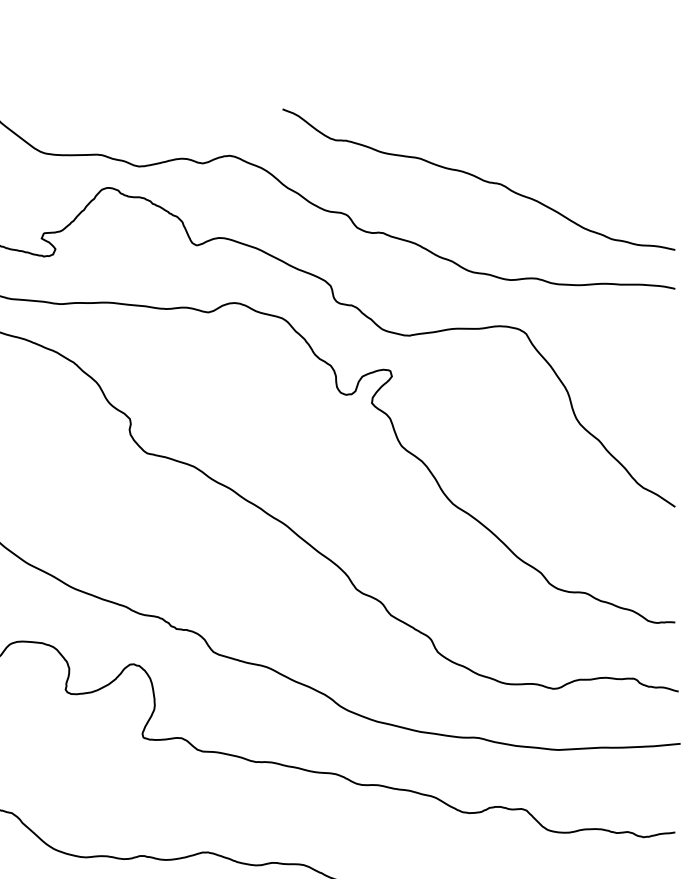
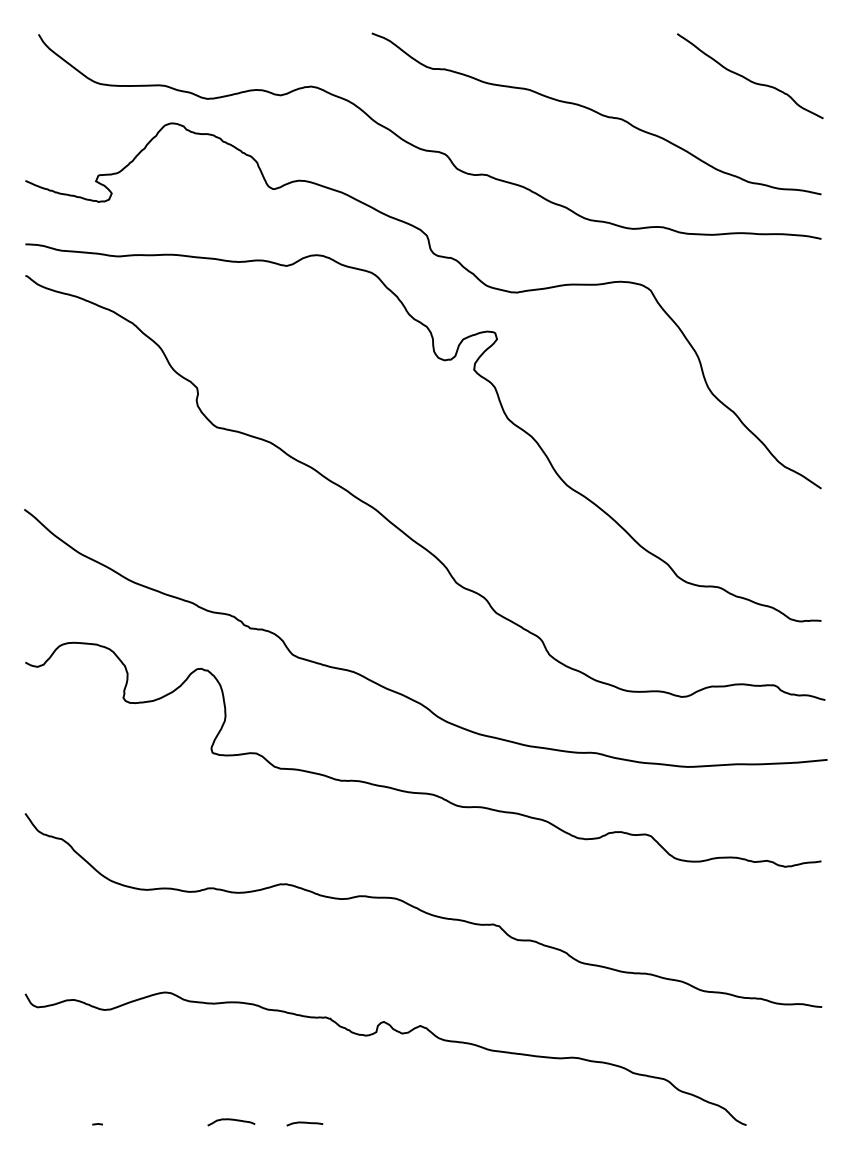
curve: (611, 148) -> (748, 78), added

